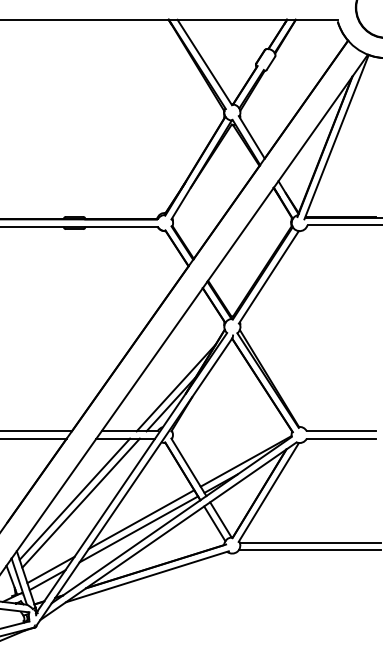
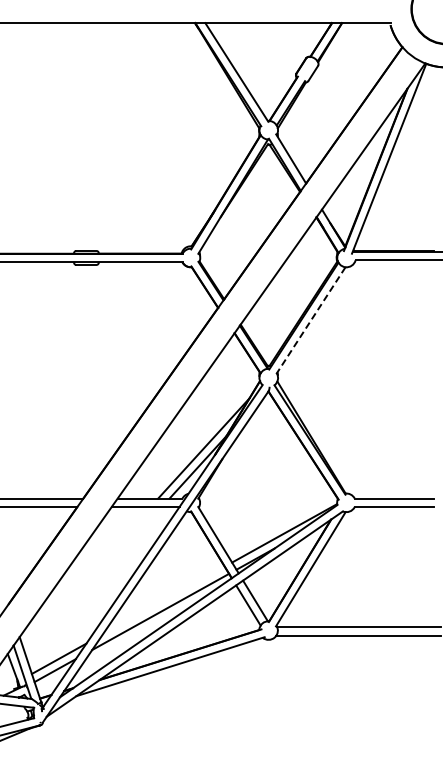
line: (268, 277) -> (310, 320), solid -> dashed
line: (74, 499) -> (86, 577), removed
line: (80, 503) -> (93, 581), removed
line: (141, 519) -> (163, 600), removed

